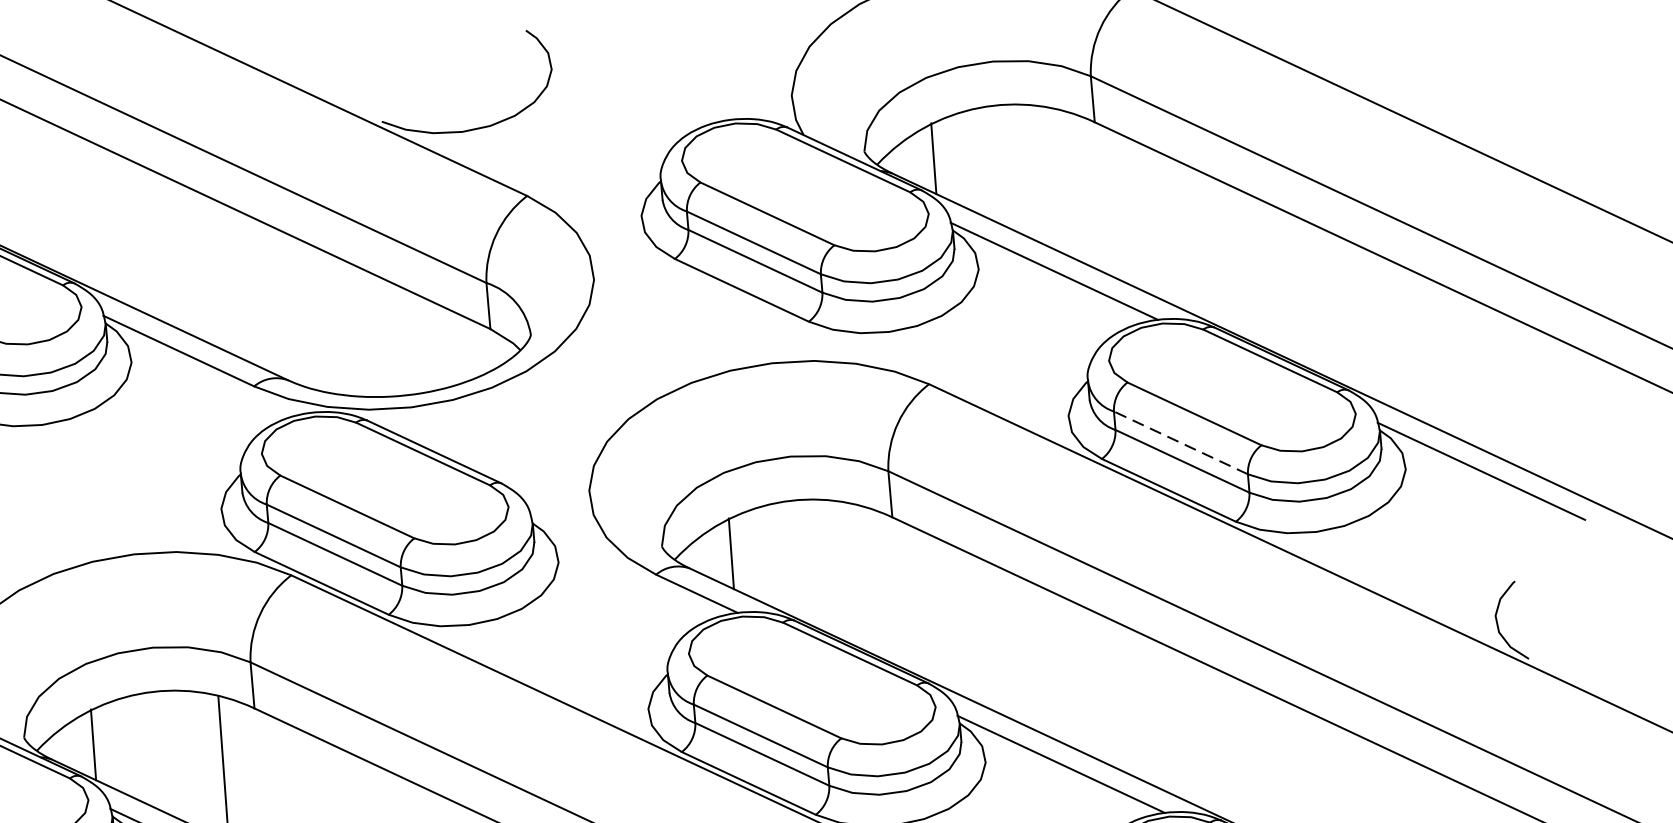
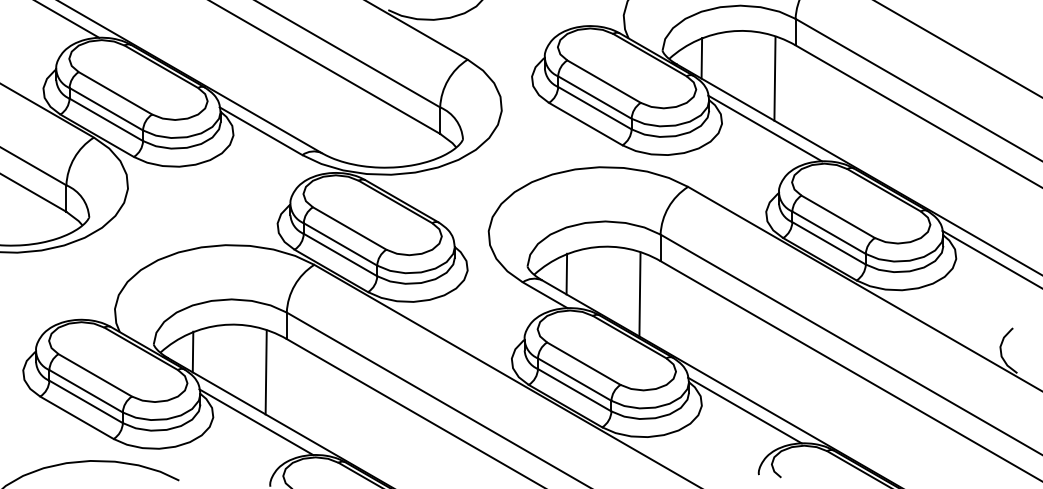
line: (1063, 183) -> (774, 78), added
line: (1179, 442) -> (828, 232), dashed -> solid
line: (860, 578) -> (639, 294), added

